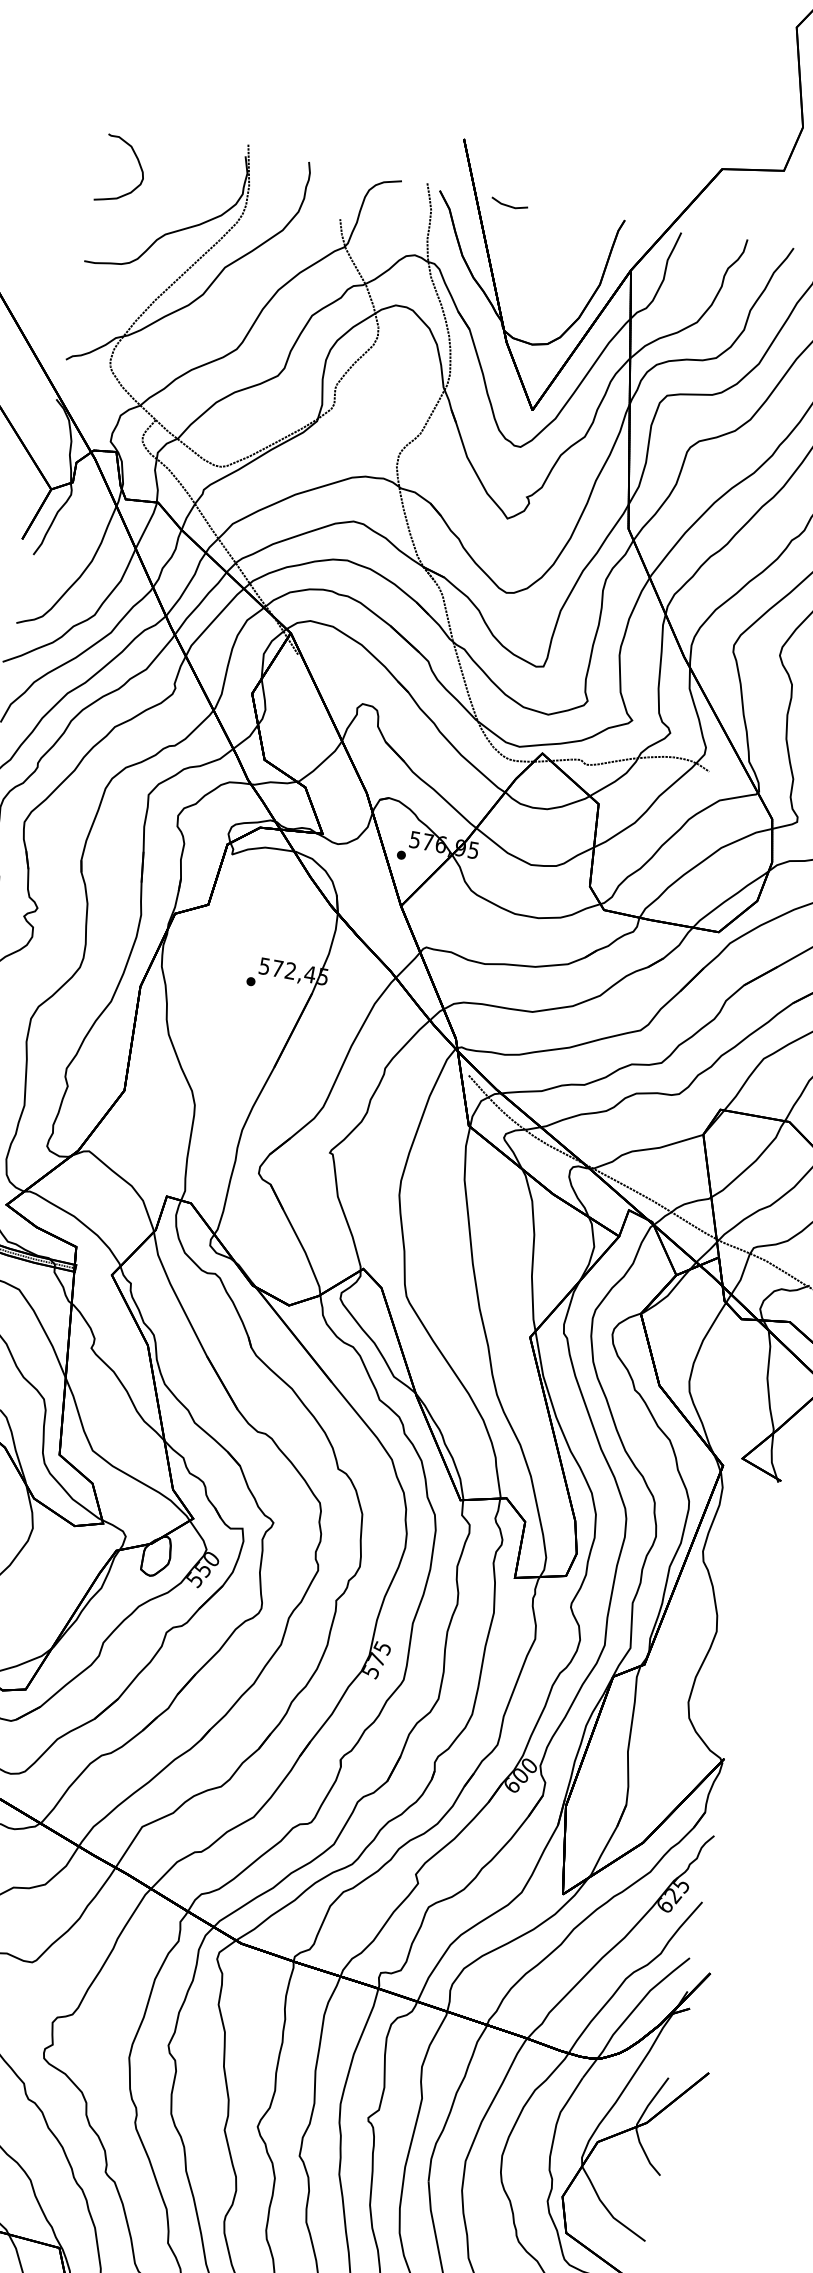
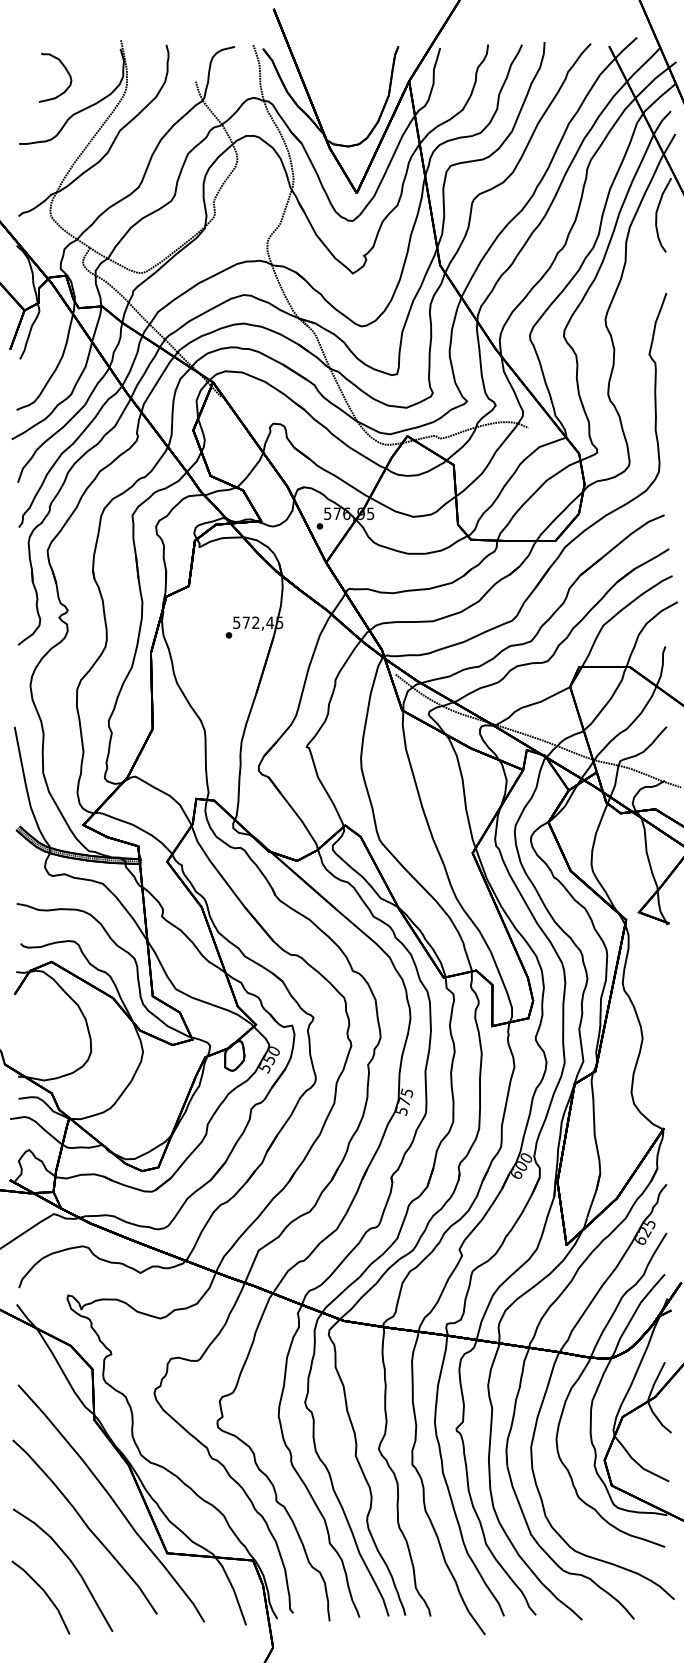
part: (138, 164) -> (66, 71), moved
part: (508, 203) -> (313, 49), removed

